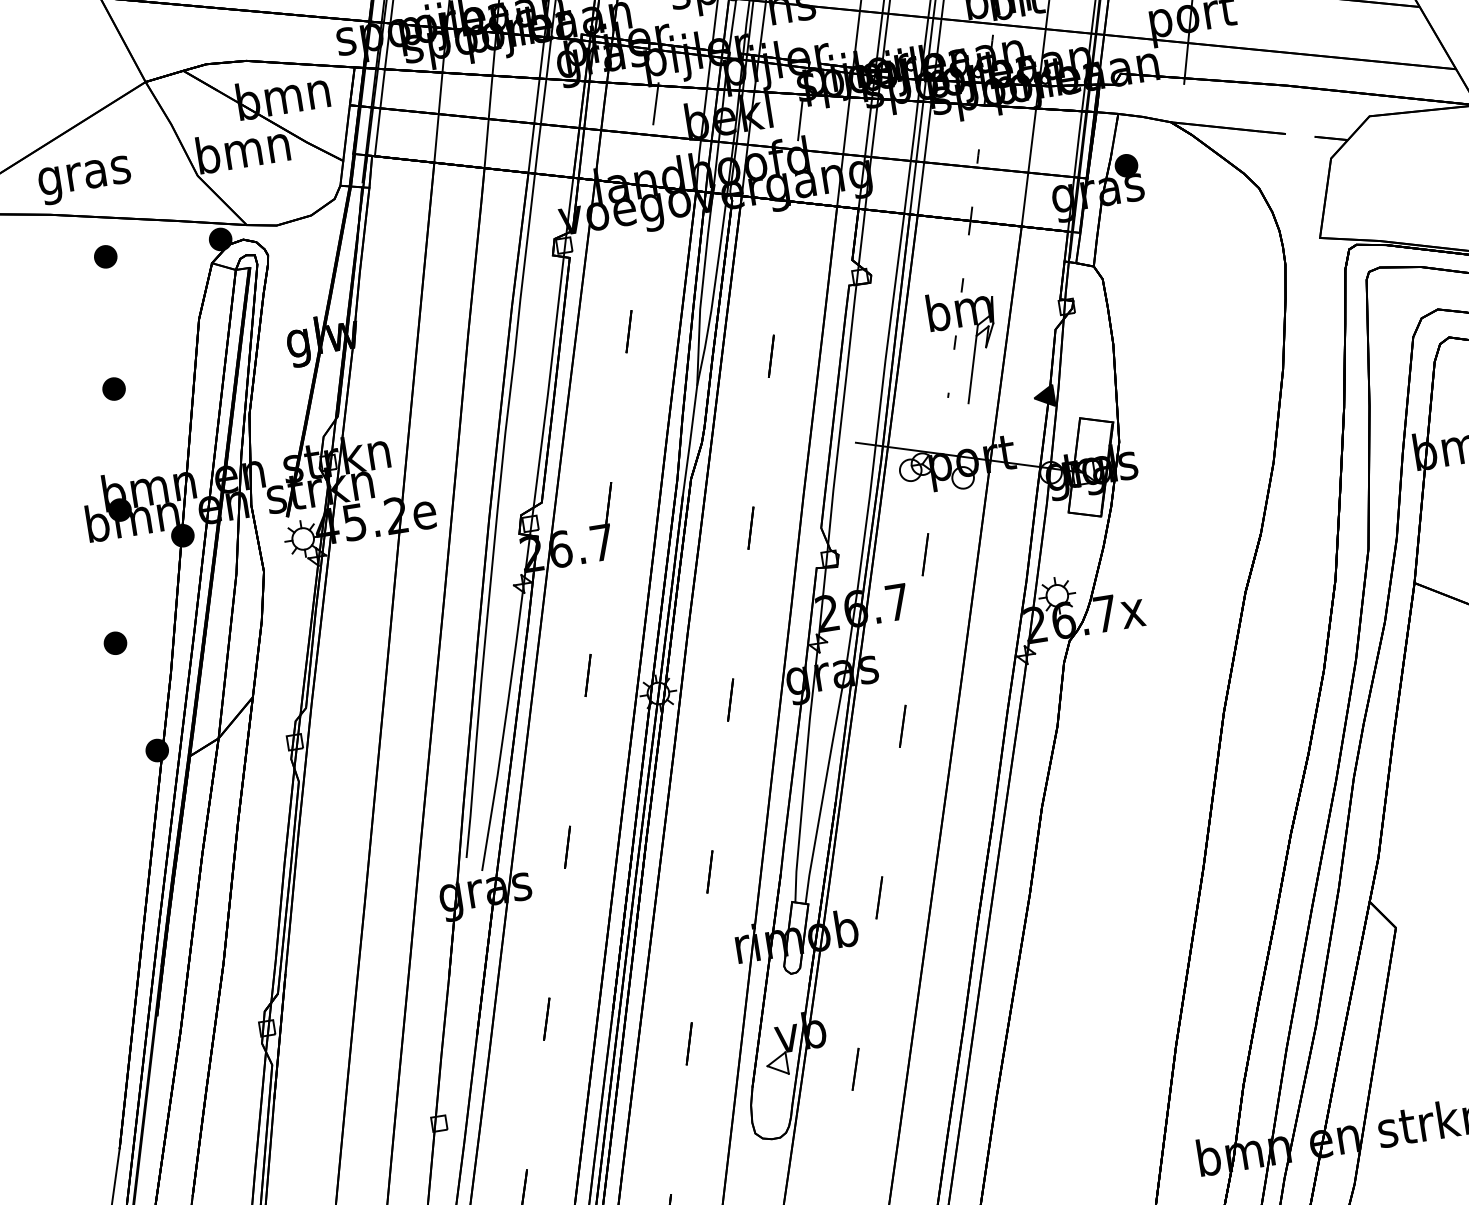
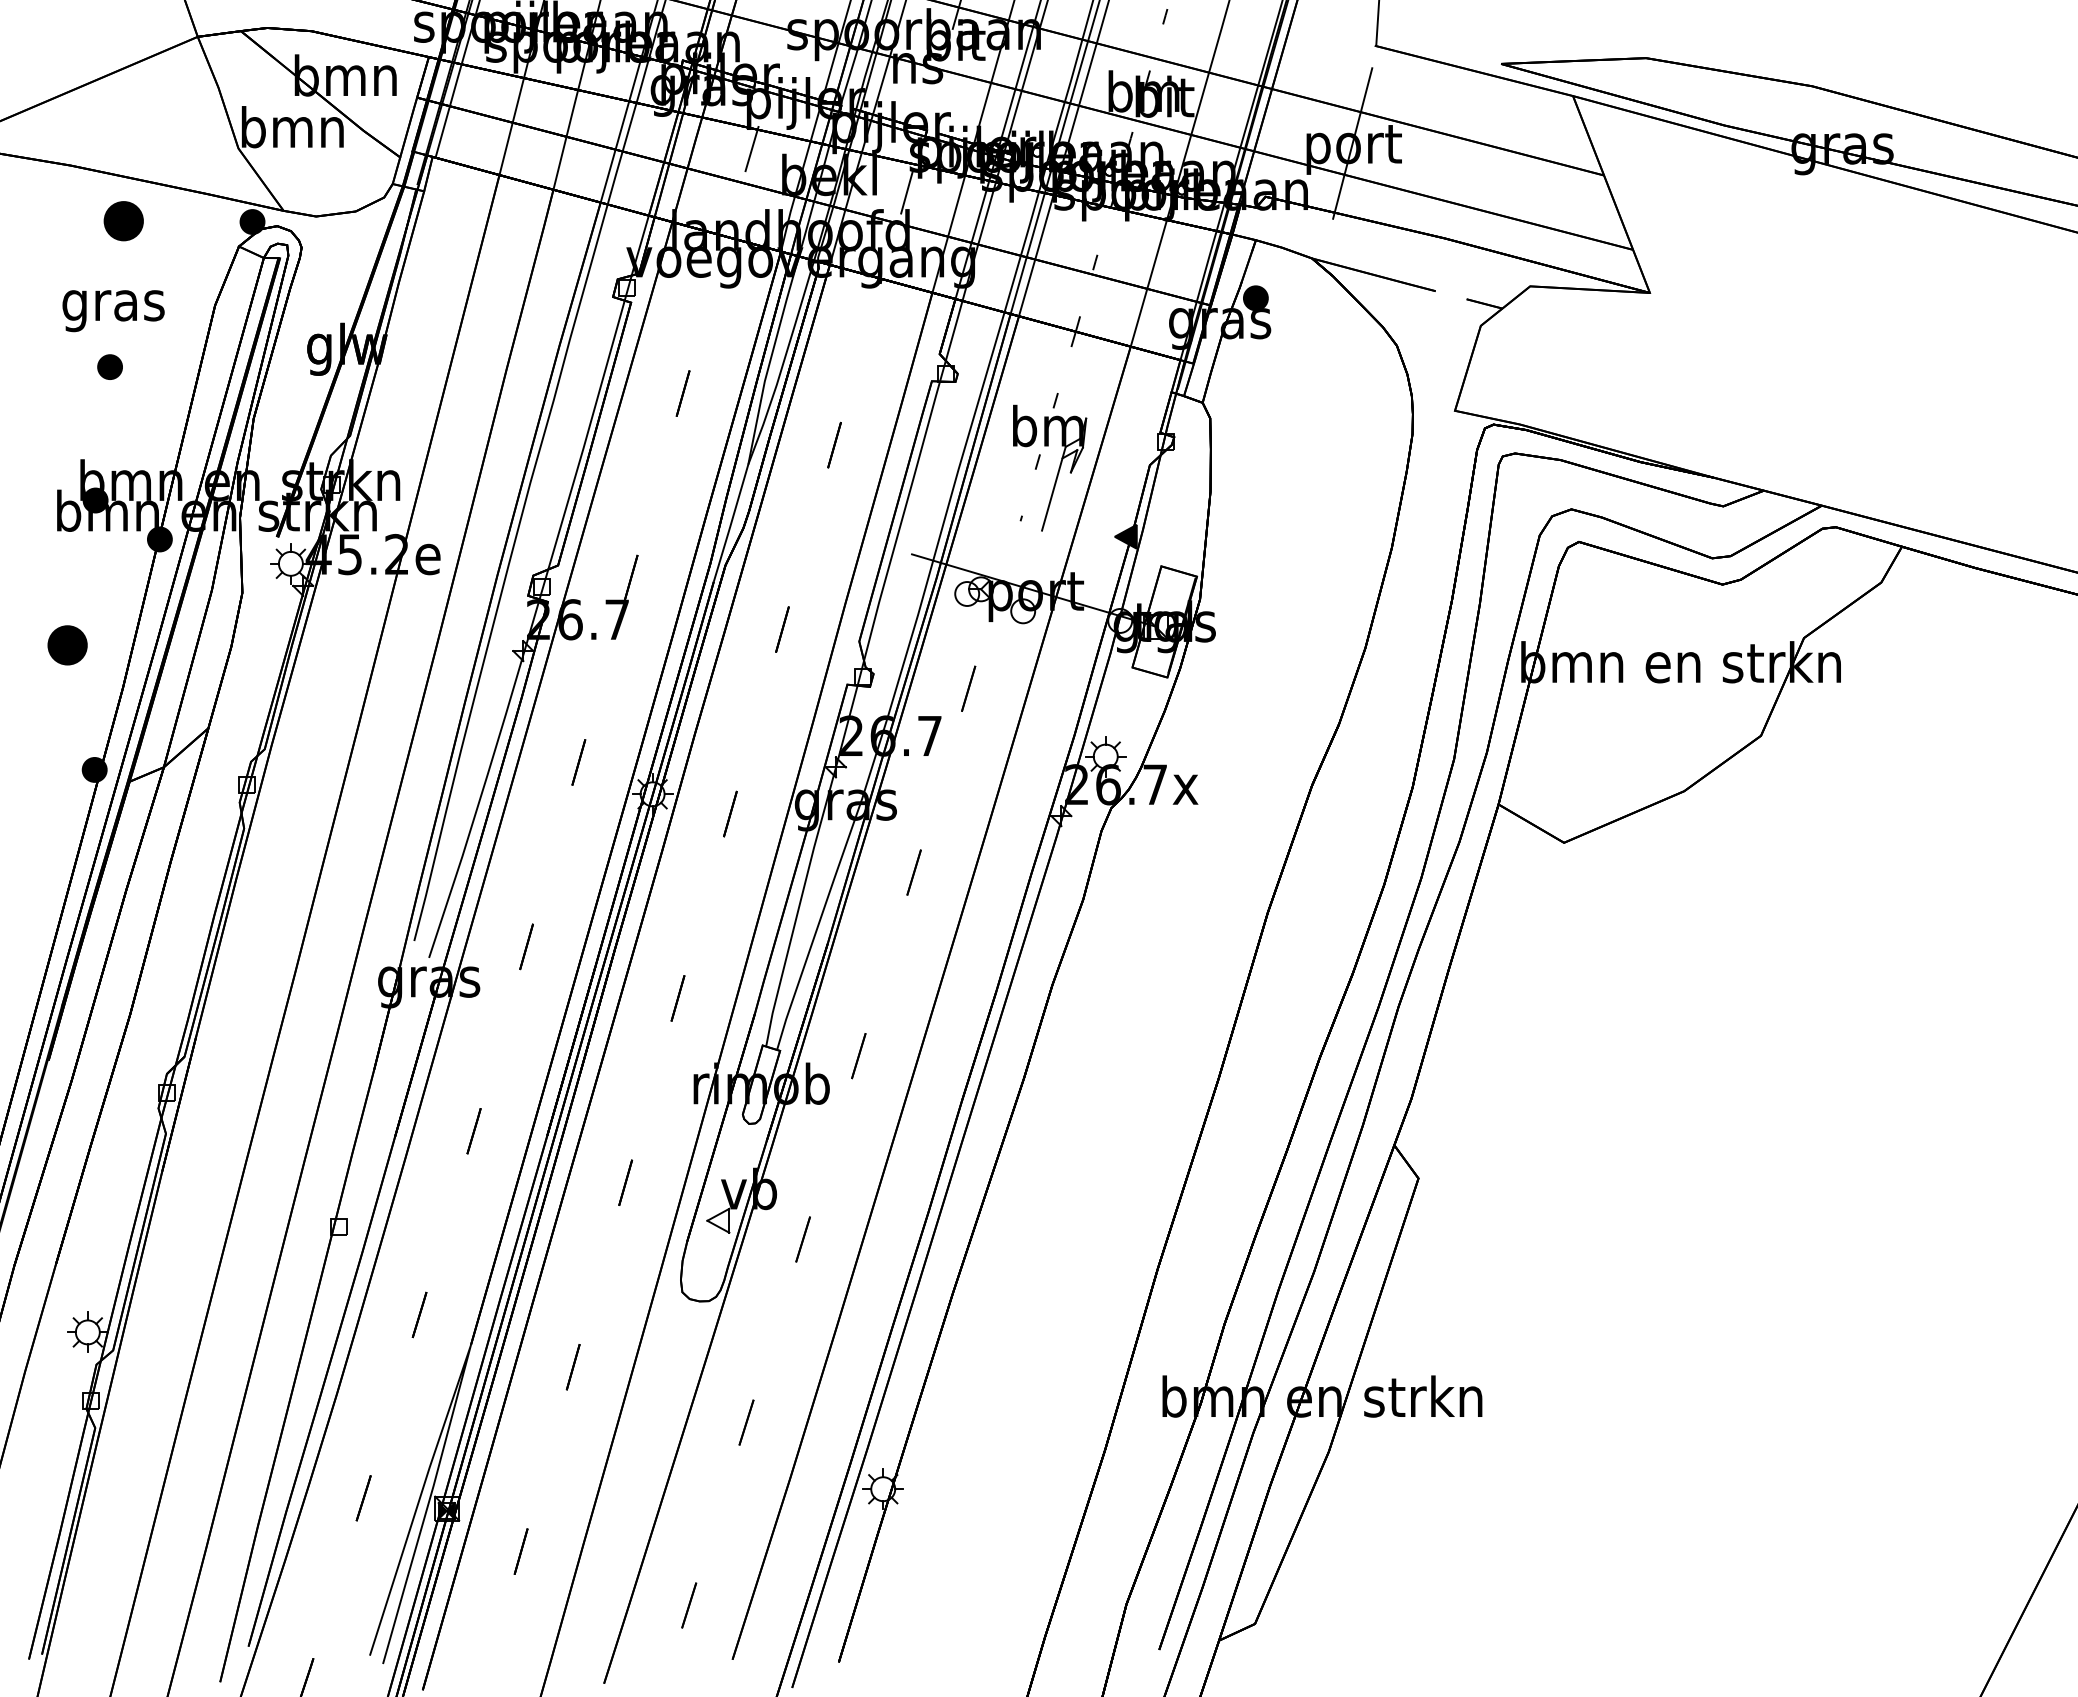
text: (85, 180) -> (113, 311), moved
part: (105, 256) -> (123, 220), size x1.6
part: (115, 643) -> (67, 645), size x1.6

